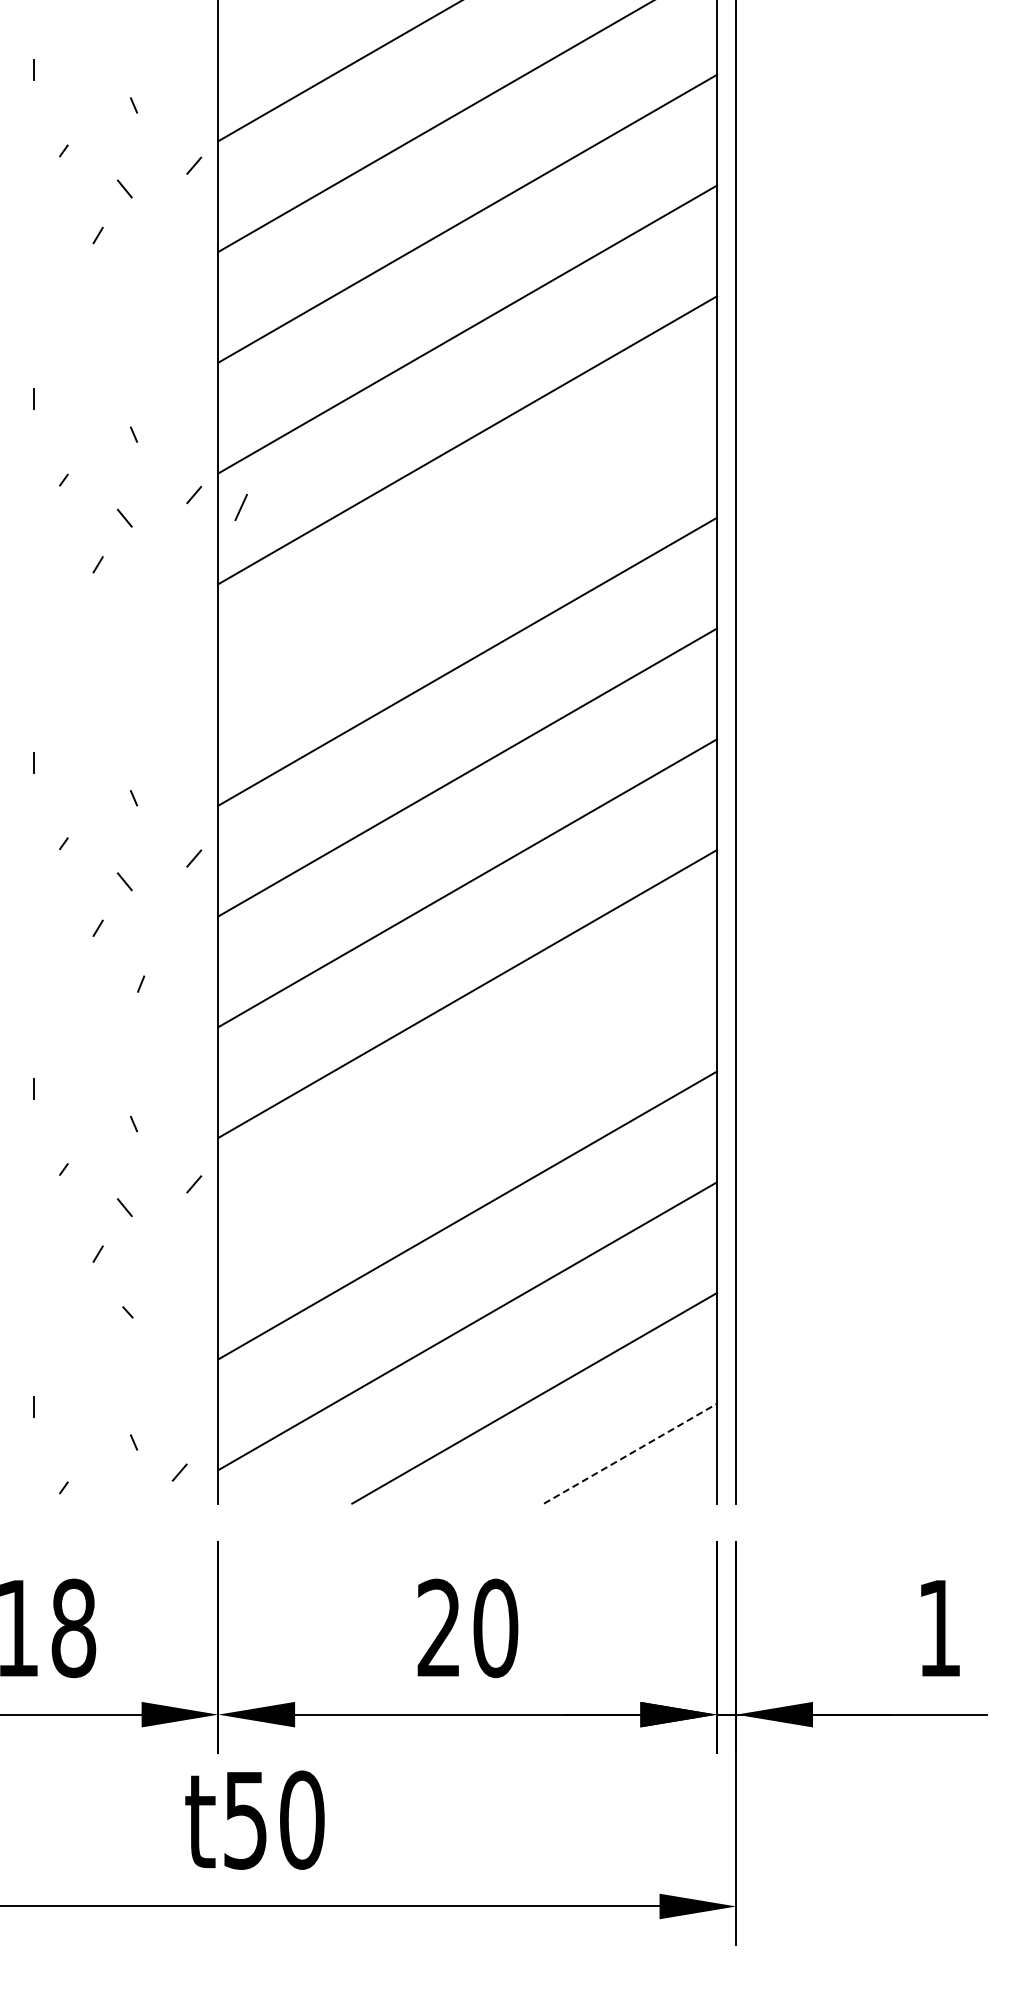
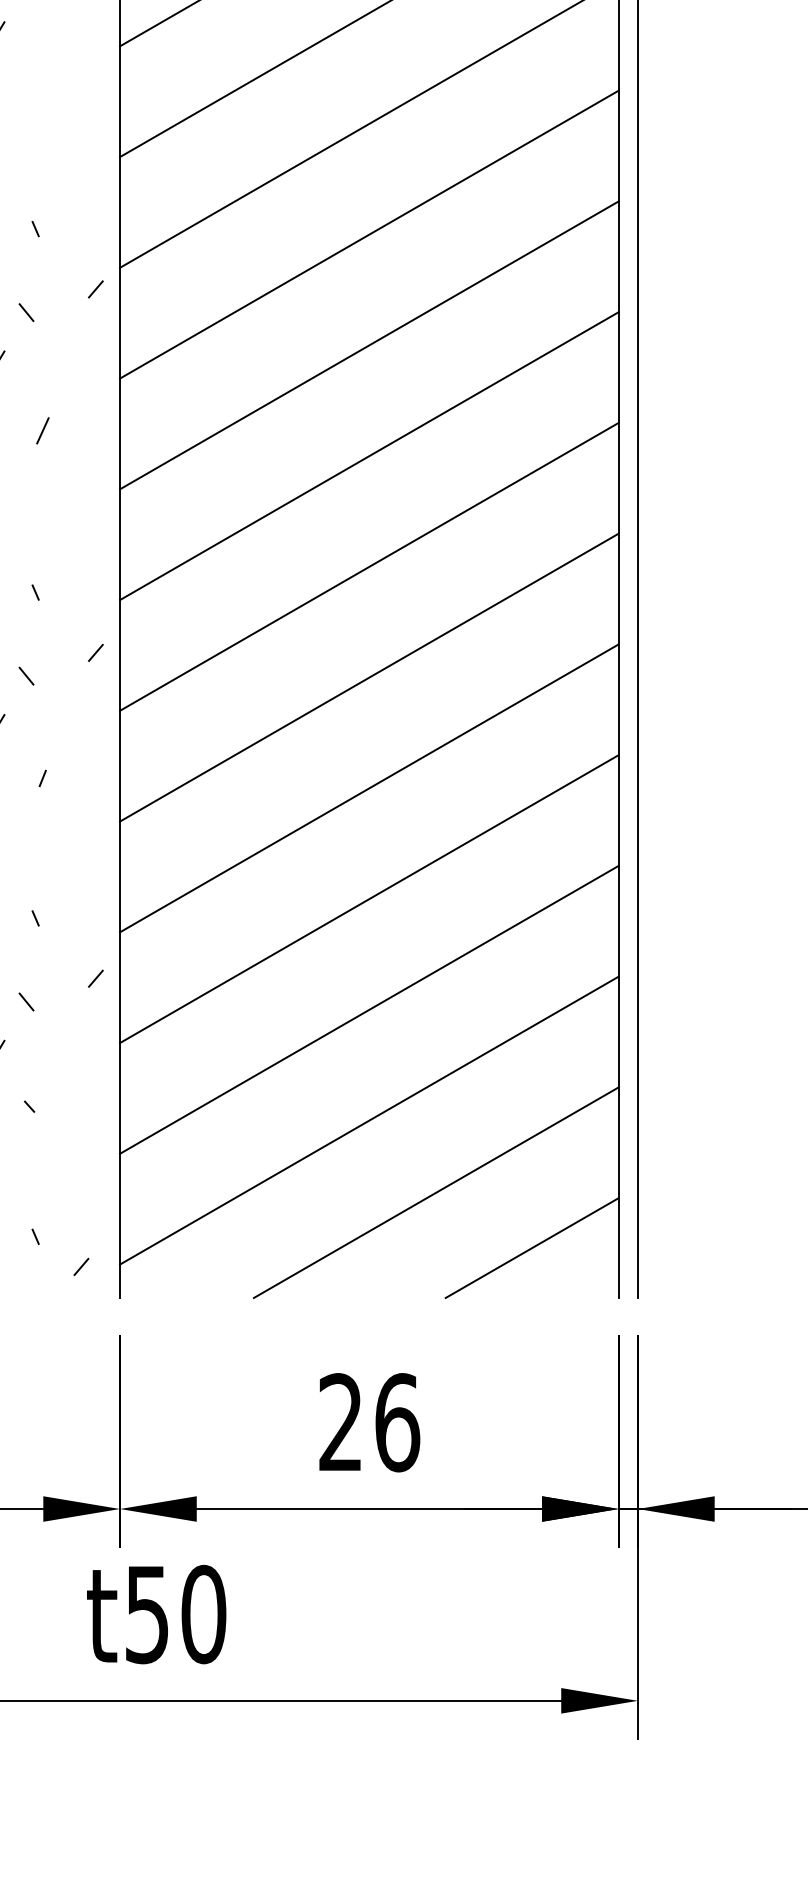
line: (240, 506) -> (42, 429), moved
line: (467, 550) -> (369, 344), added
line: (467, 1104) -> (369, 898), added
line: (630, 1453) -> (532, 1247), dashed -> solid
text: (495, 1627) -> (397, 1421), 20 -> 26

